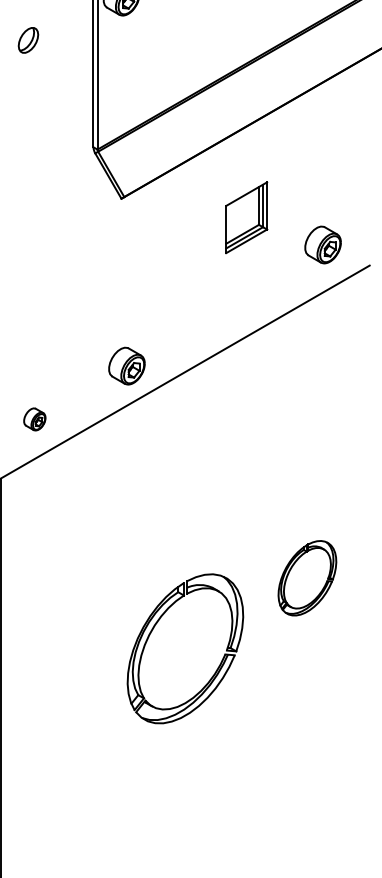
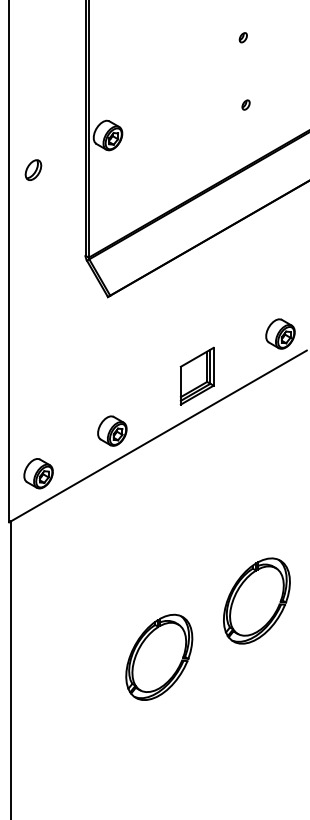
part: (245, 216) -> (196, 375), moved
part: (323, 244) -> (280, 333), moved
part: (34, 419) -> (38, 473), size x1.67
part: (306, 577) -> (256, 600), size x1.43
part: (185, 647) -> (159, 656), size x0.71

